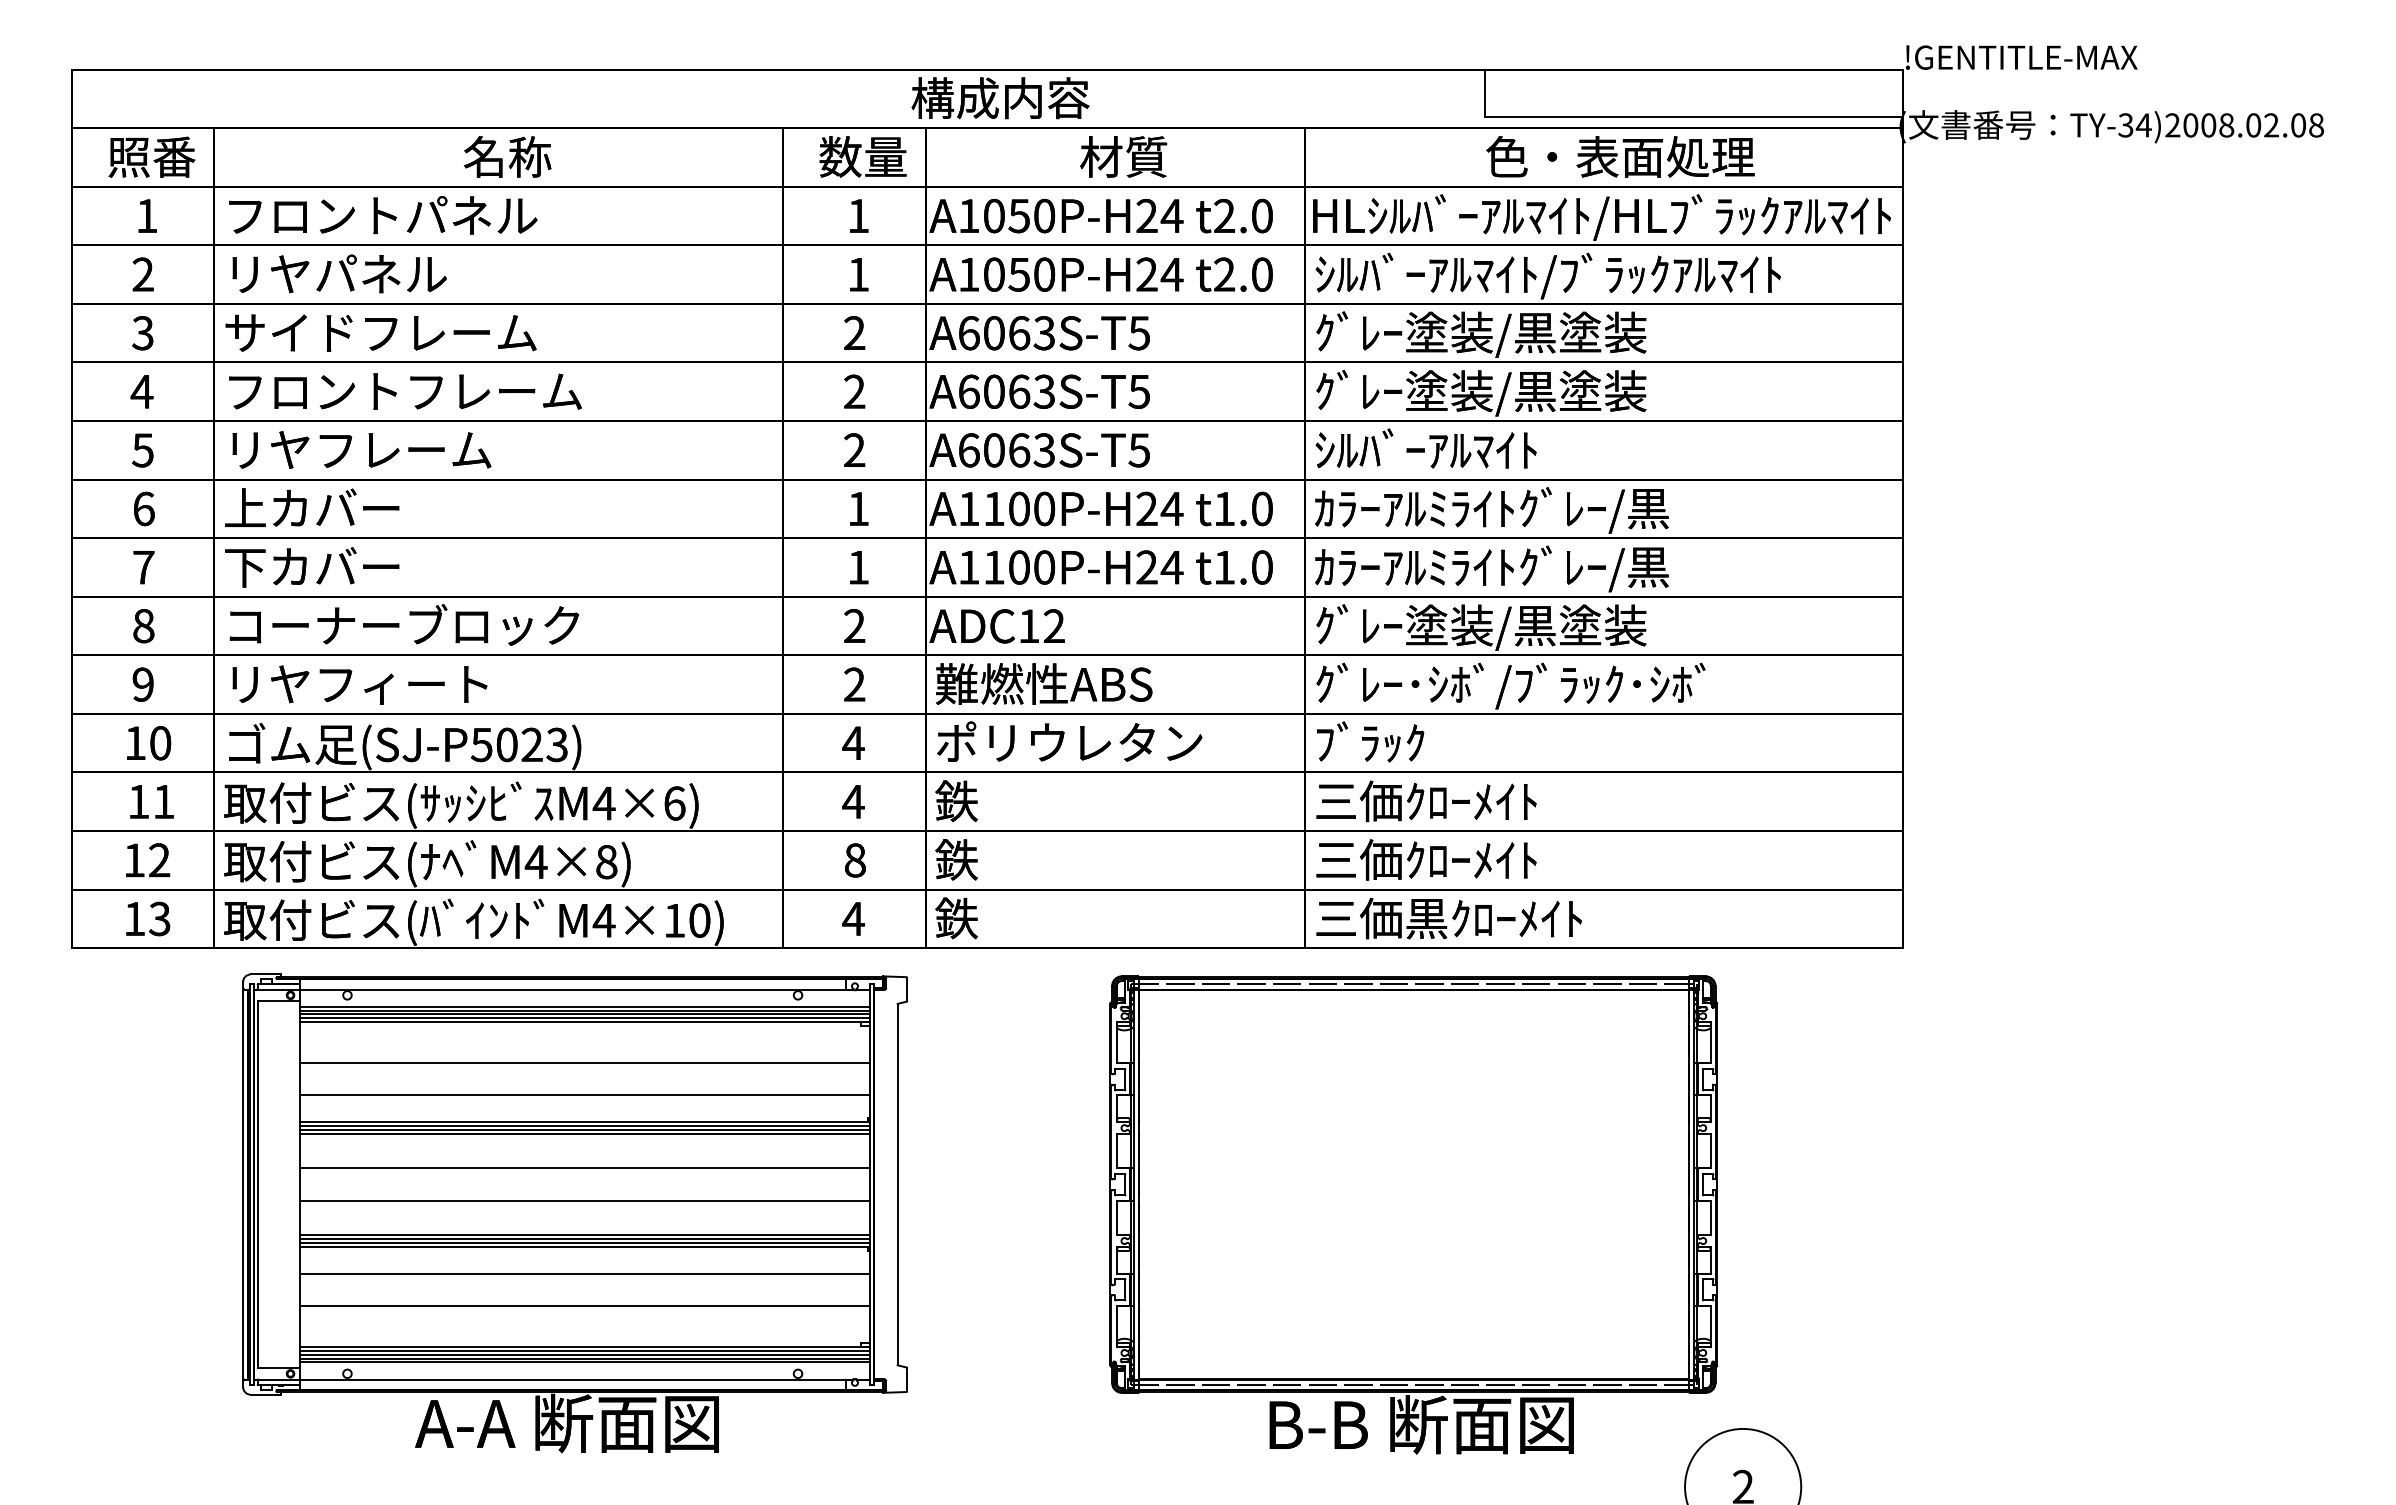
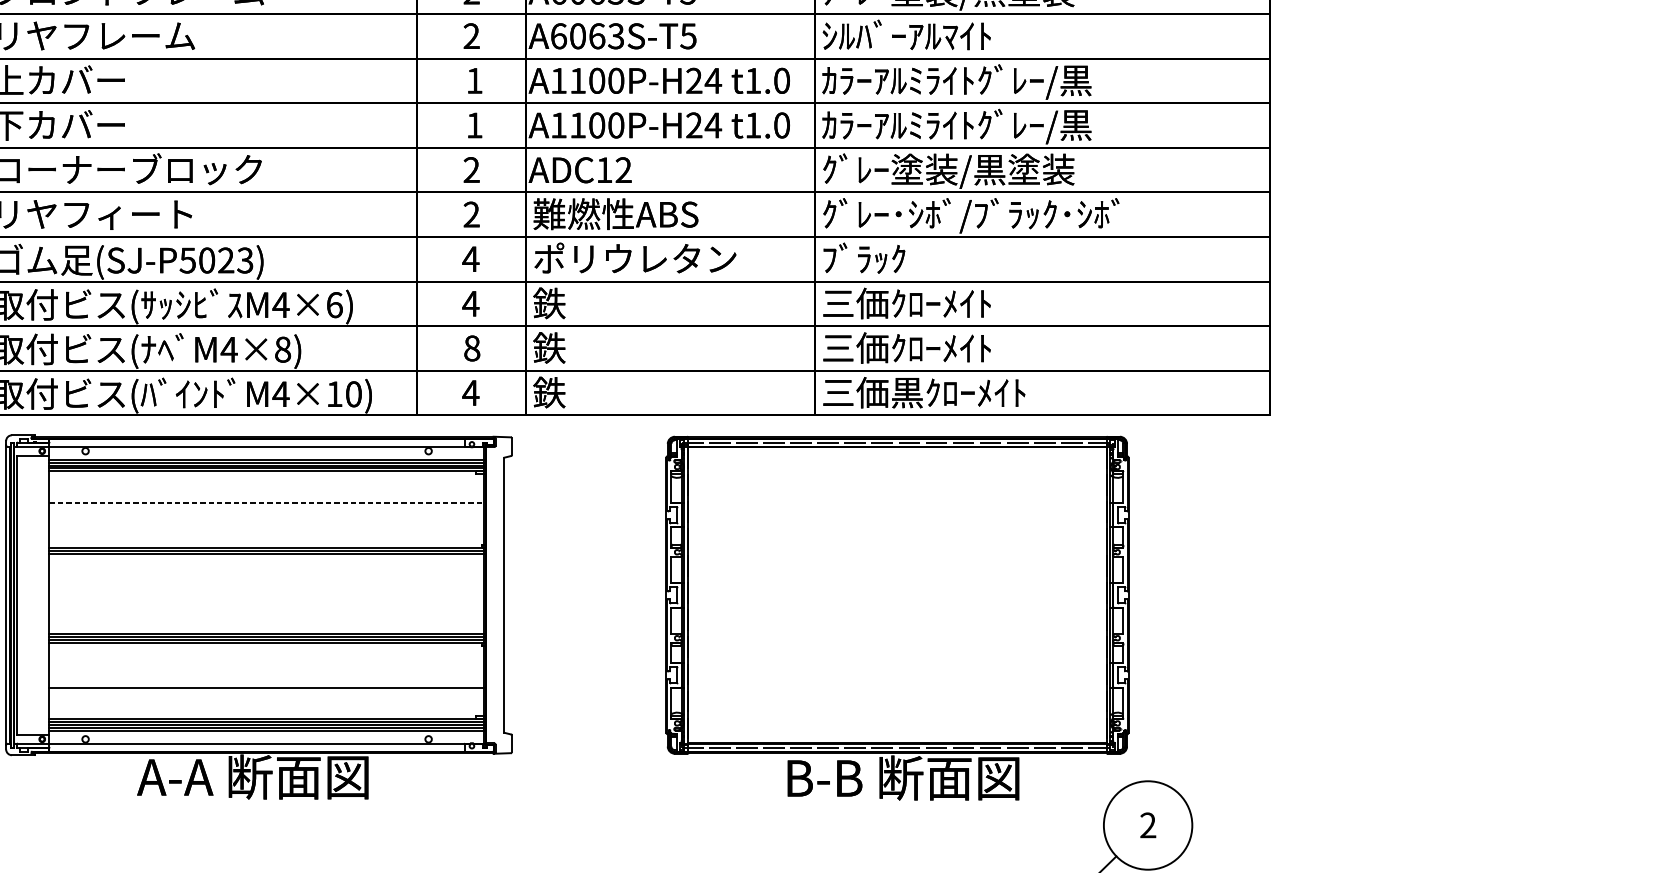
line: (585, 1063) -> (266, 503), solid -> dashed
line: (585, 1095) -> (266, 527), removed
line: (585, 1133) -> (266, 556), removed
line: (585, 1168) -> (266, 583), removed
line: (585, 1200) -> (266, 607), removed
line: (585, 1273) -> (266, 662), removed

